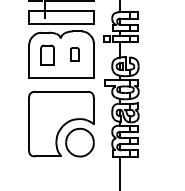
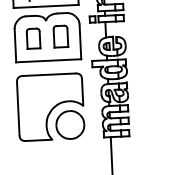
part: (74, 54) -> (60, 36), size x1.67

